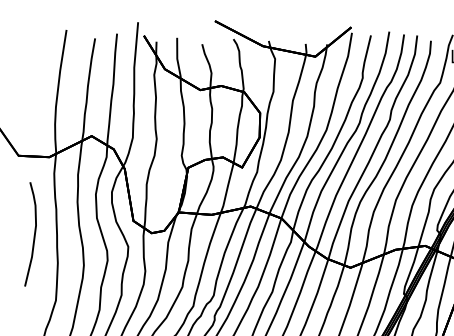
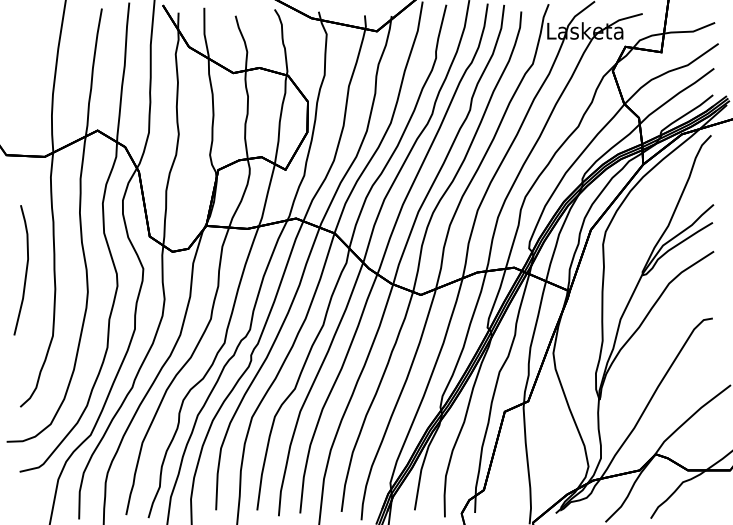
part: (29, 234) -> (20, 270), moved

